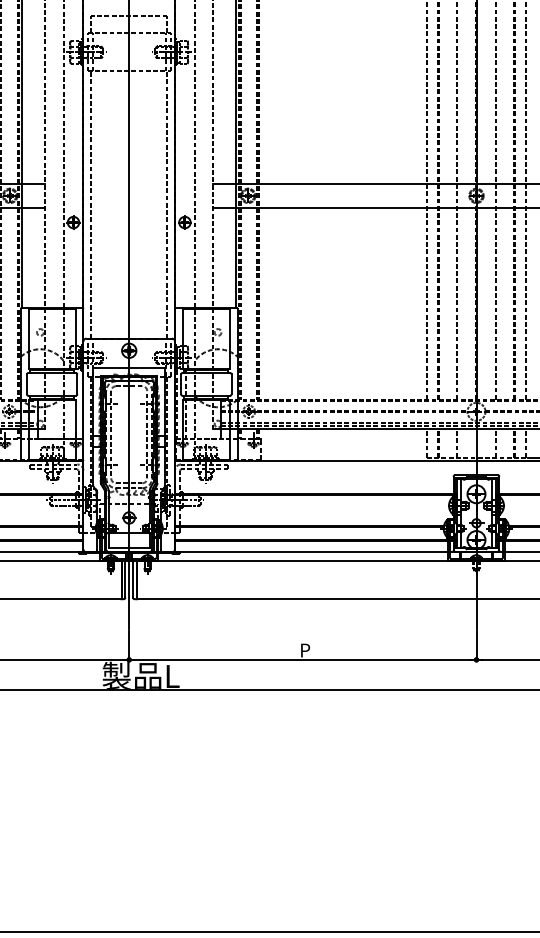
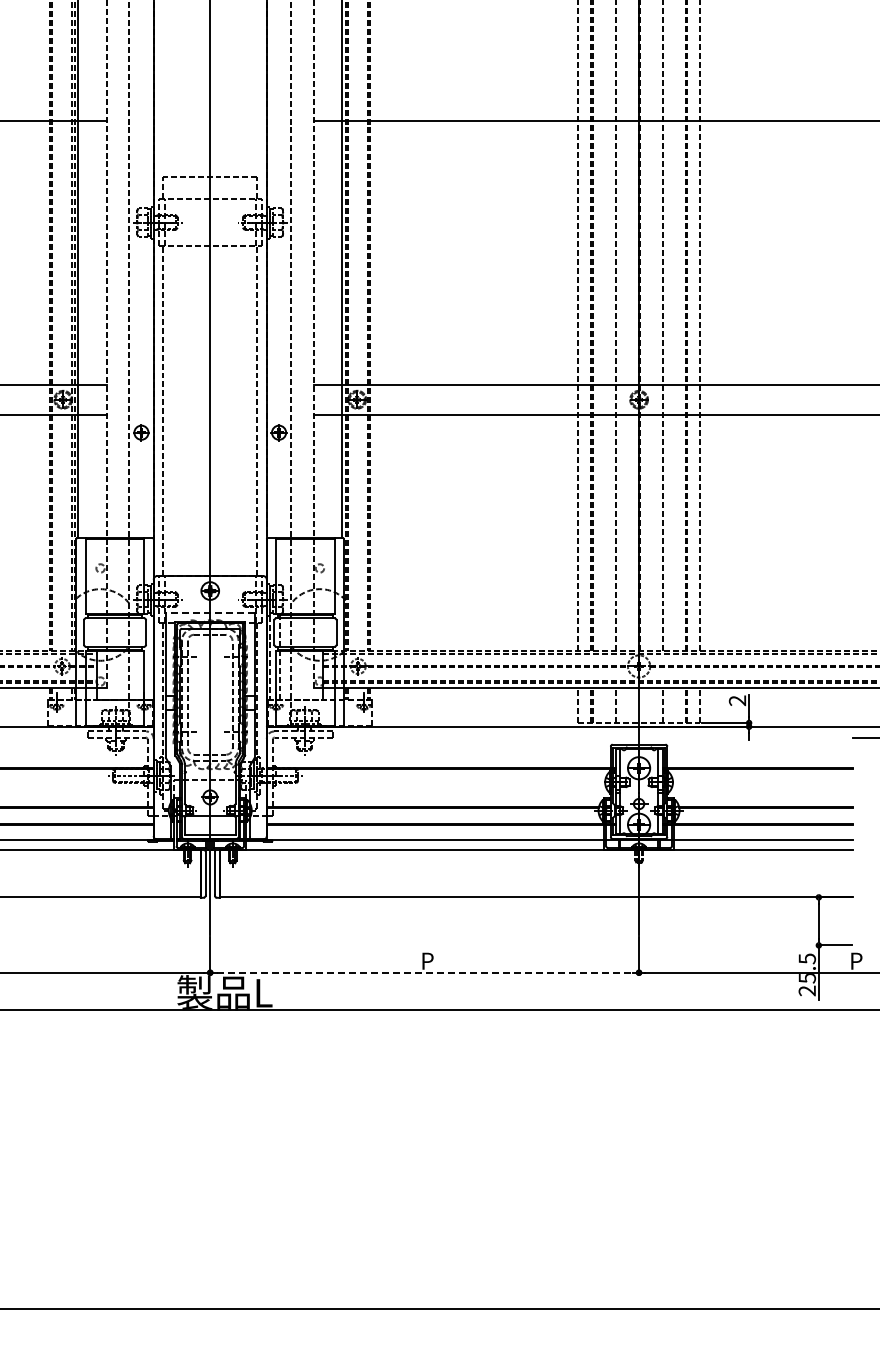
line: (128, 368) -> (209, 612), solid -> dashed
line: (302, 659) -> (424, 972), solid -> dashed

